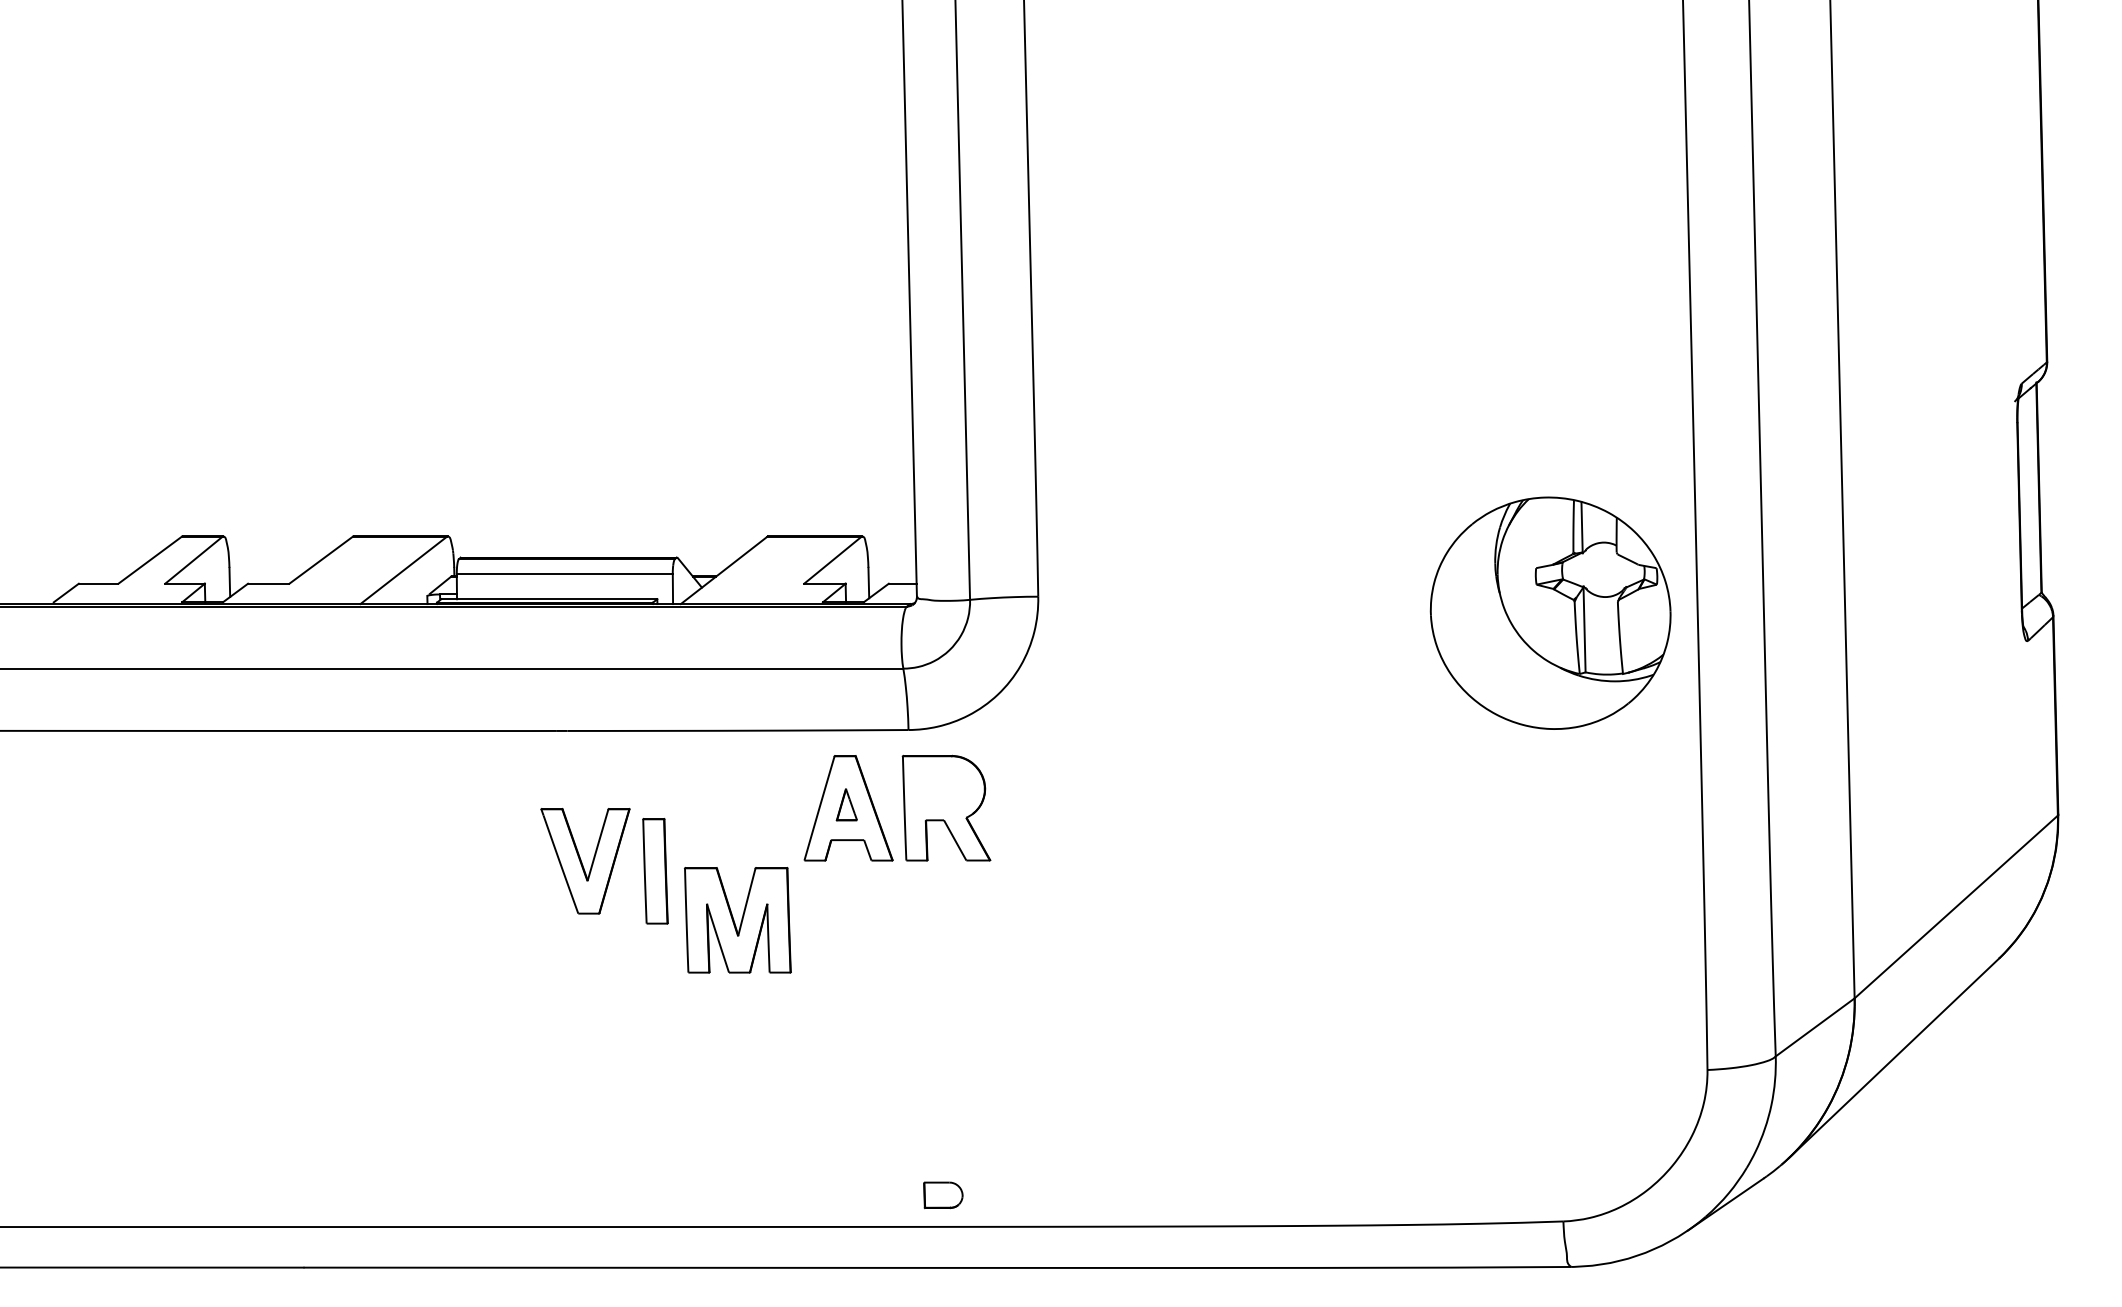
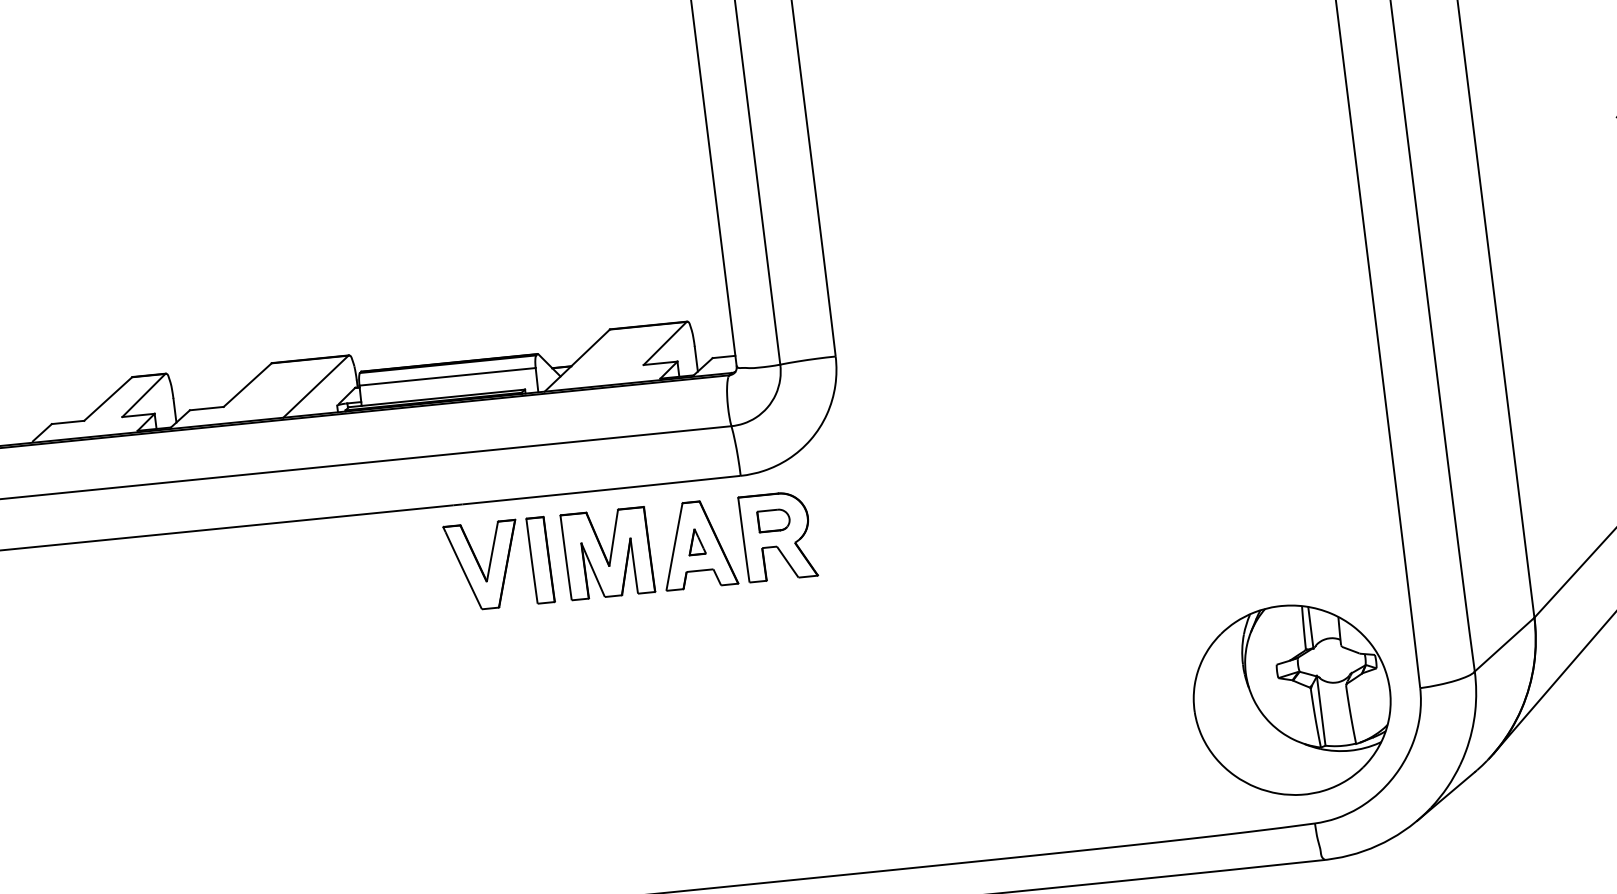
part: (1550, 612) -> (1292, 699), moved
part: (585, 861) -> (483, 566), moved
part: (655, 871) -> (540, 560), moved
part: (737, 920) -> (607, 553), moved
part: (943, 1195) -> (773, 520), moved

